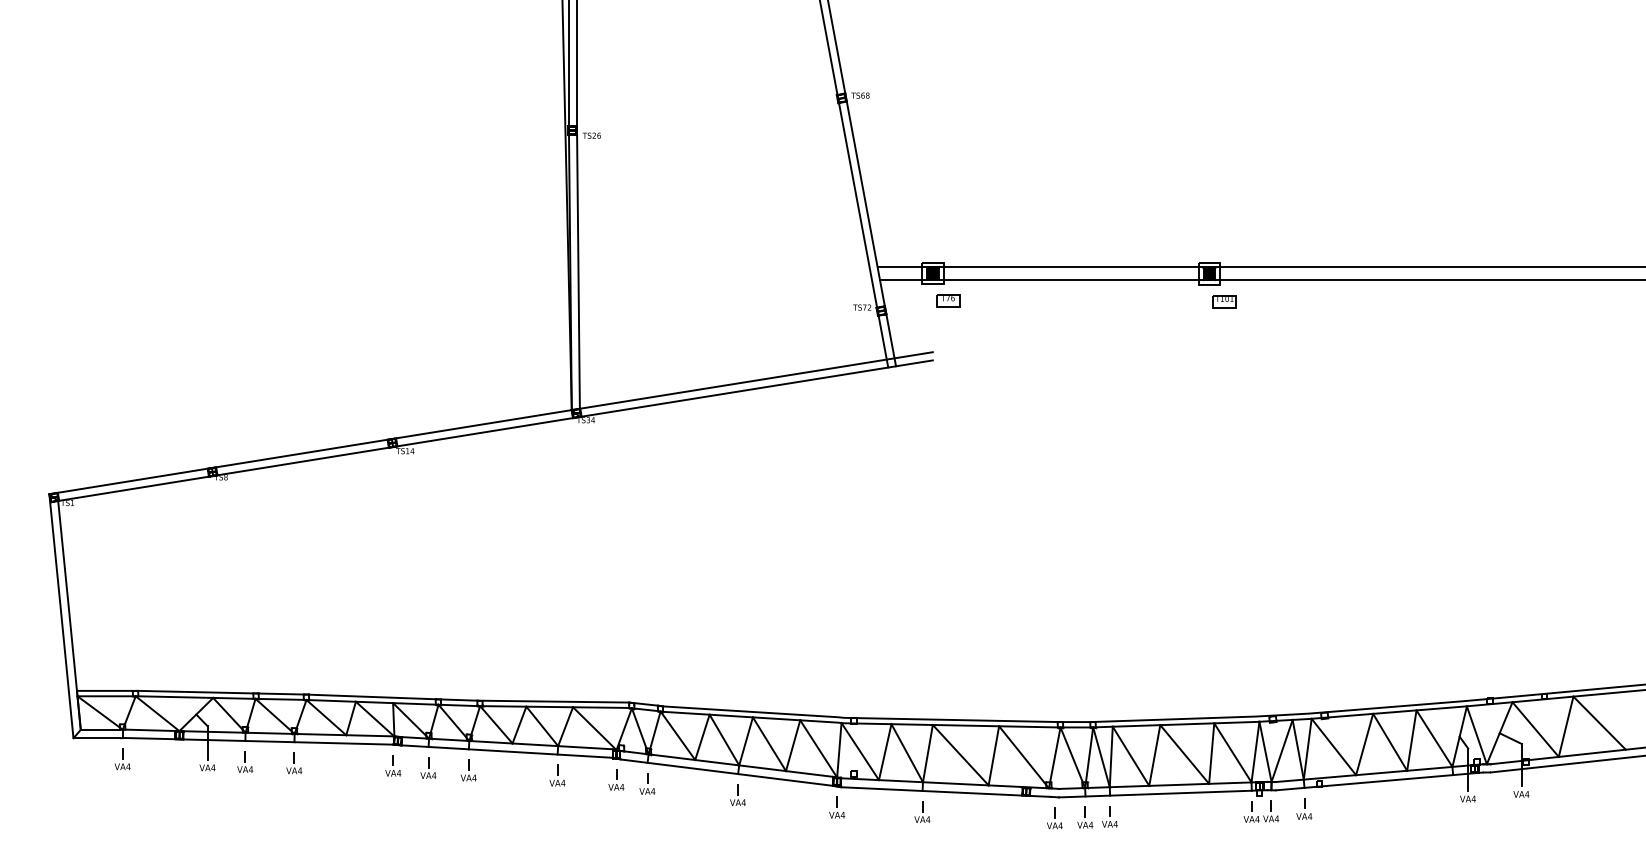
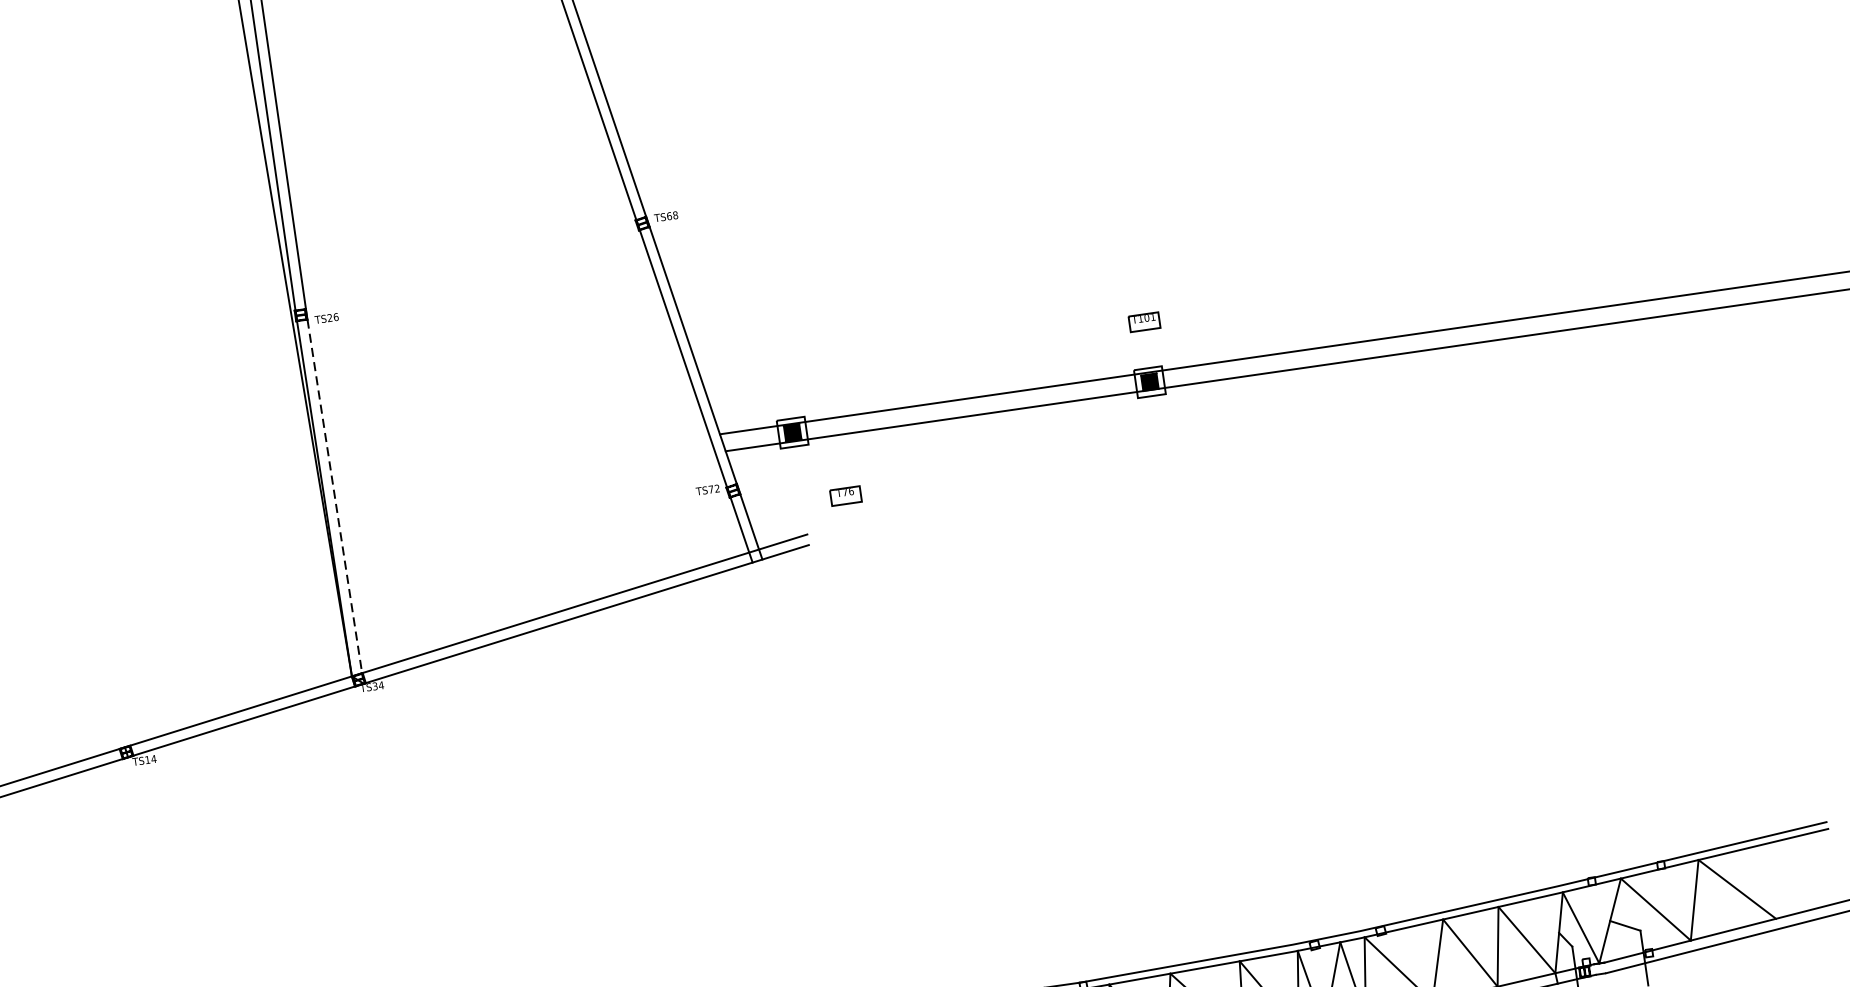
line: (578, 272) -> (334, 497), solid -> dashed
part: (948, 300) -> (846, 495), moved
part: (1224, 301) -> (1143, 321), moved

